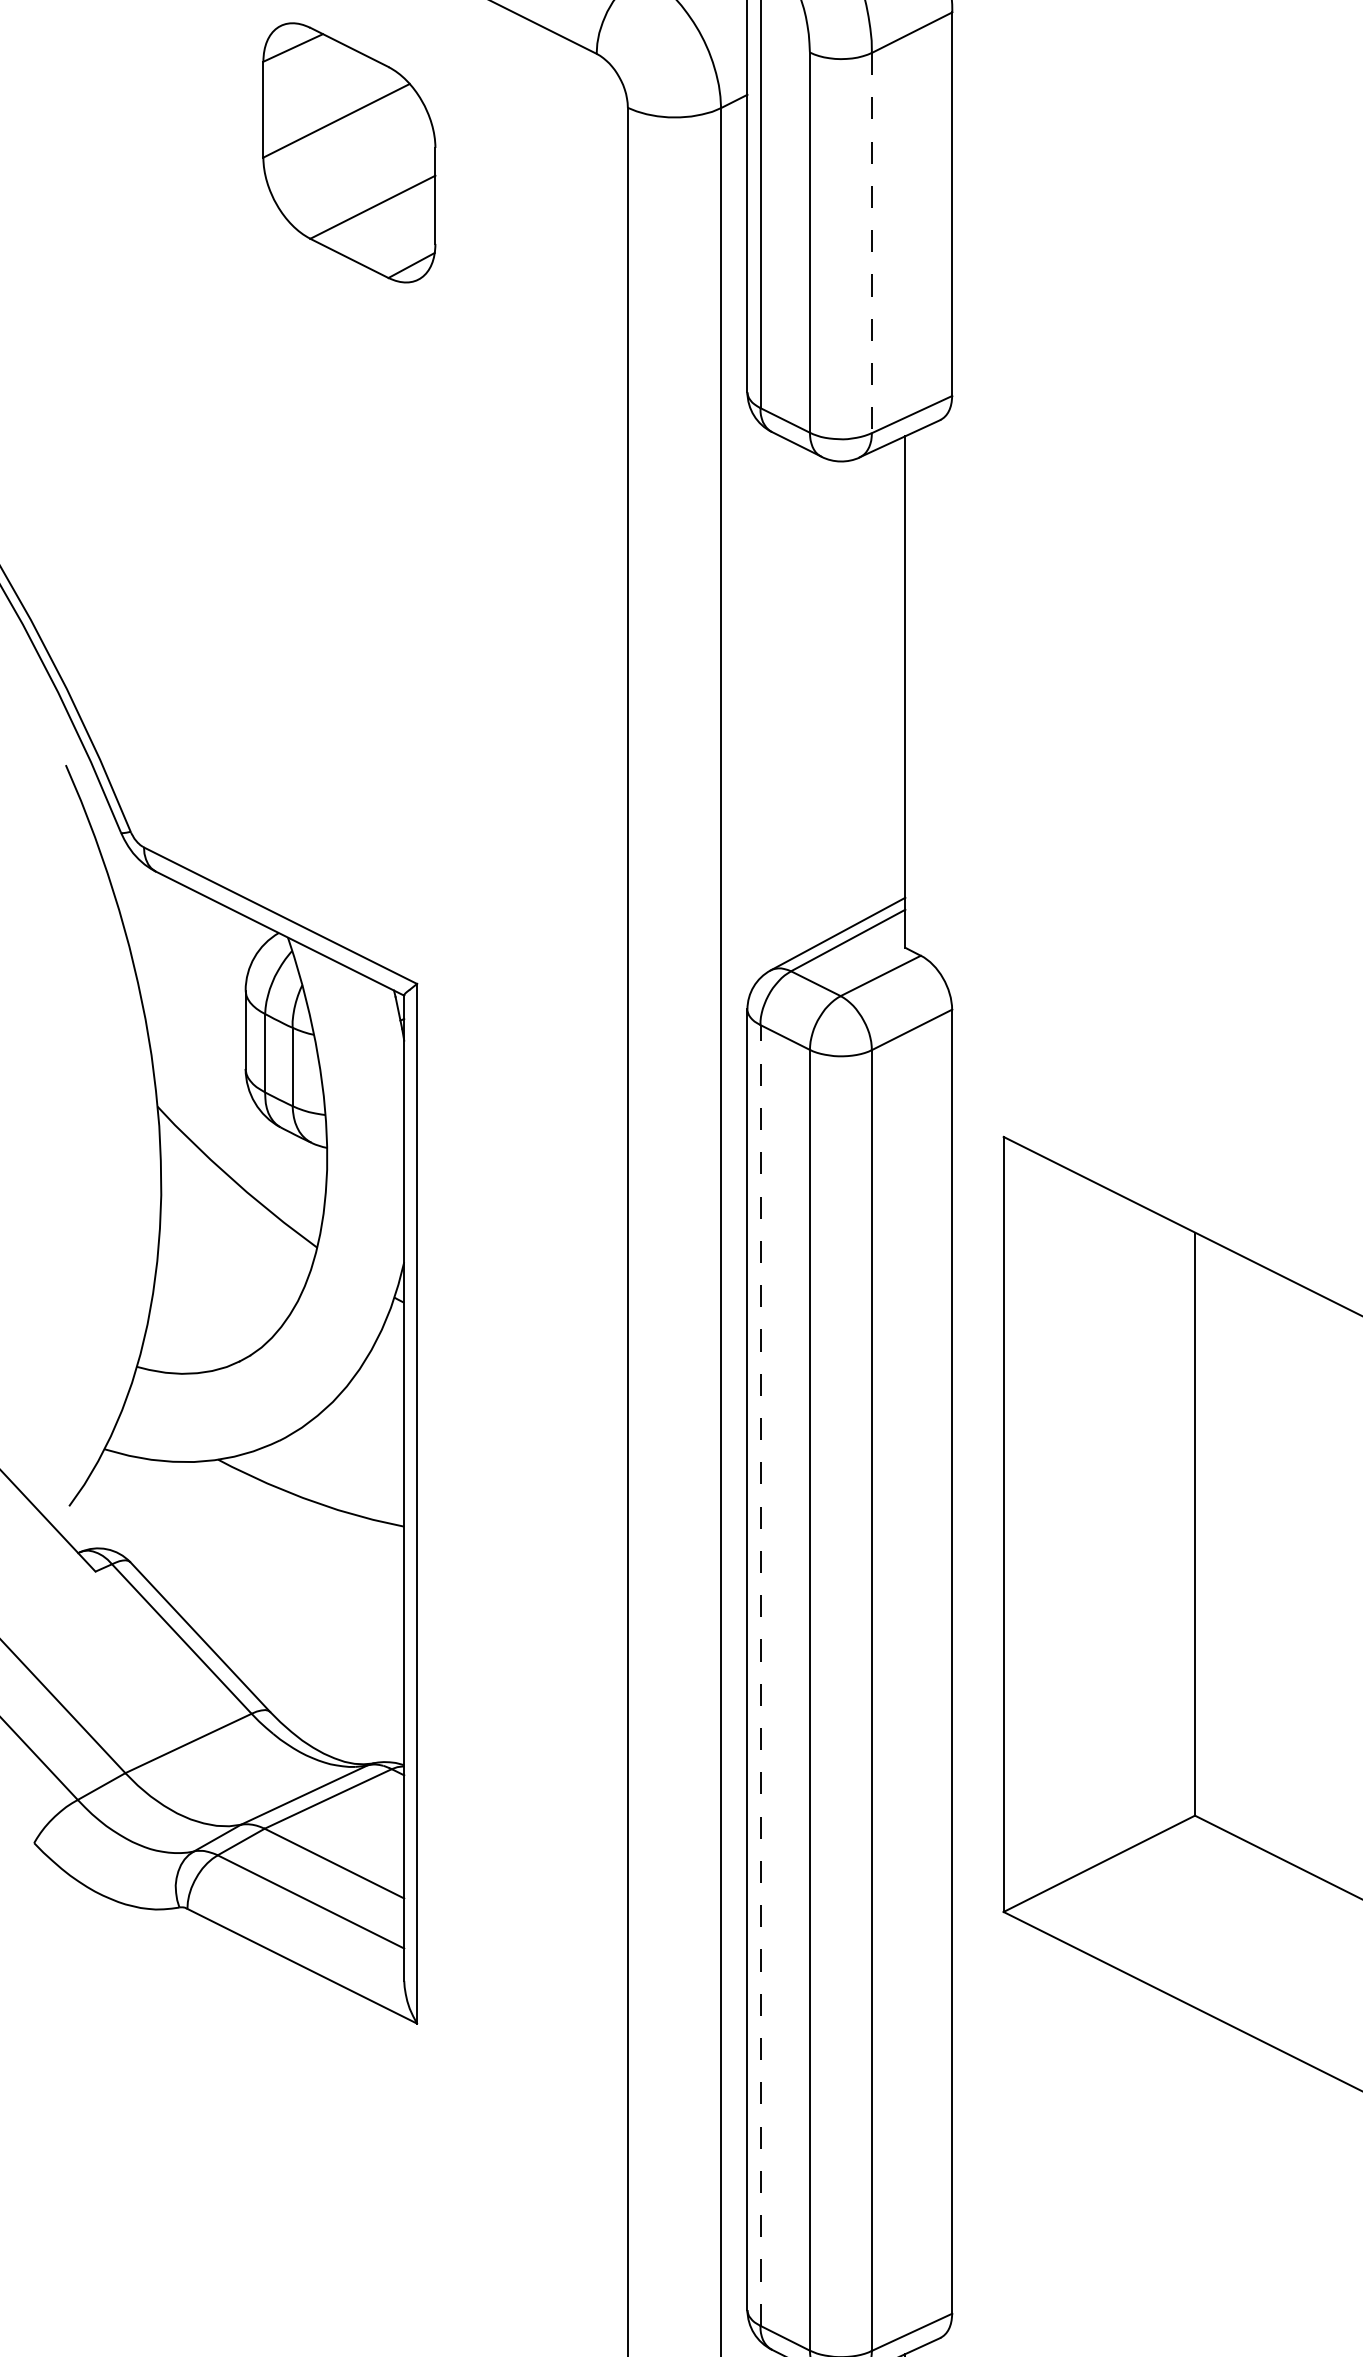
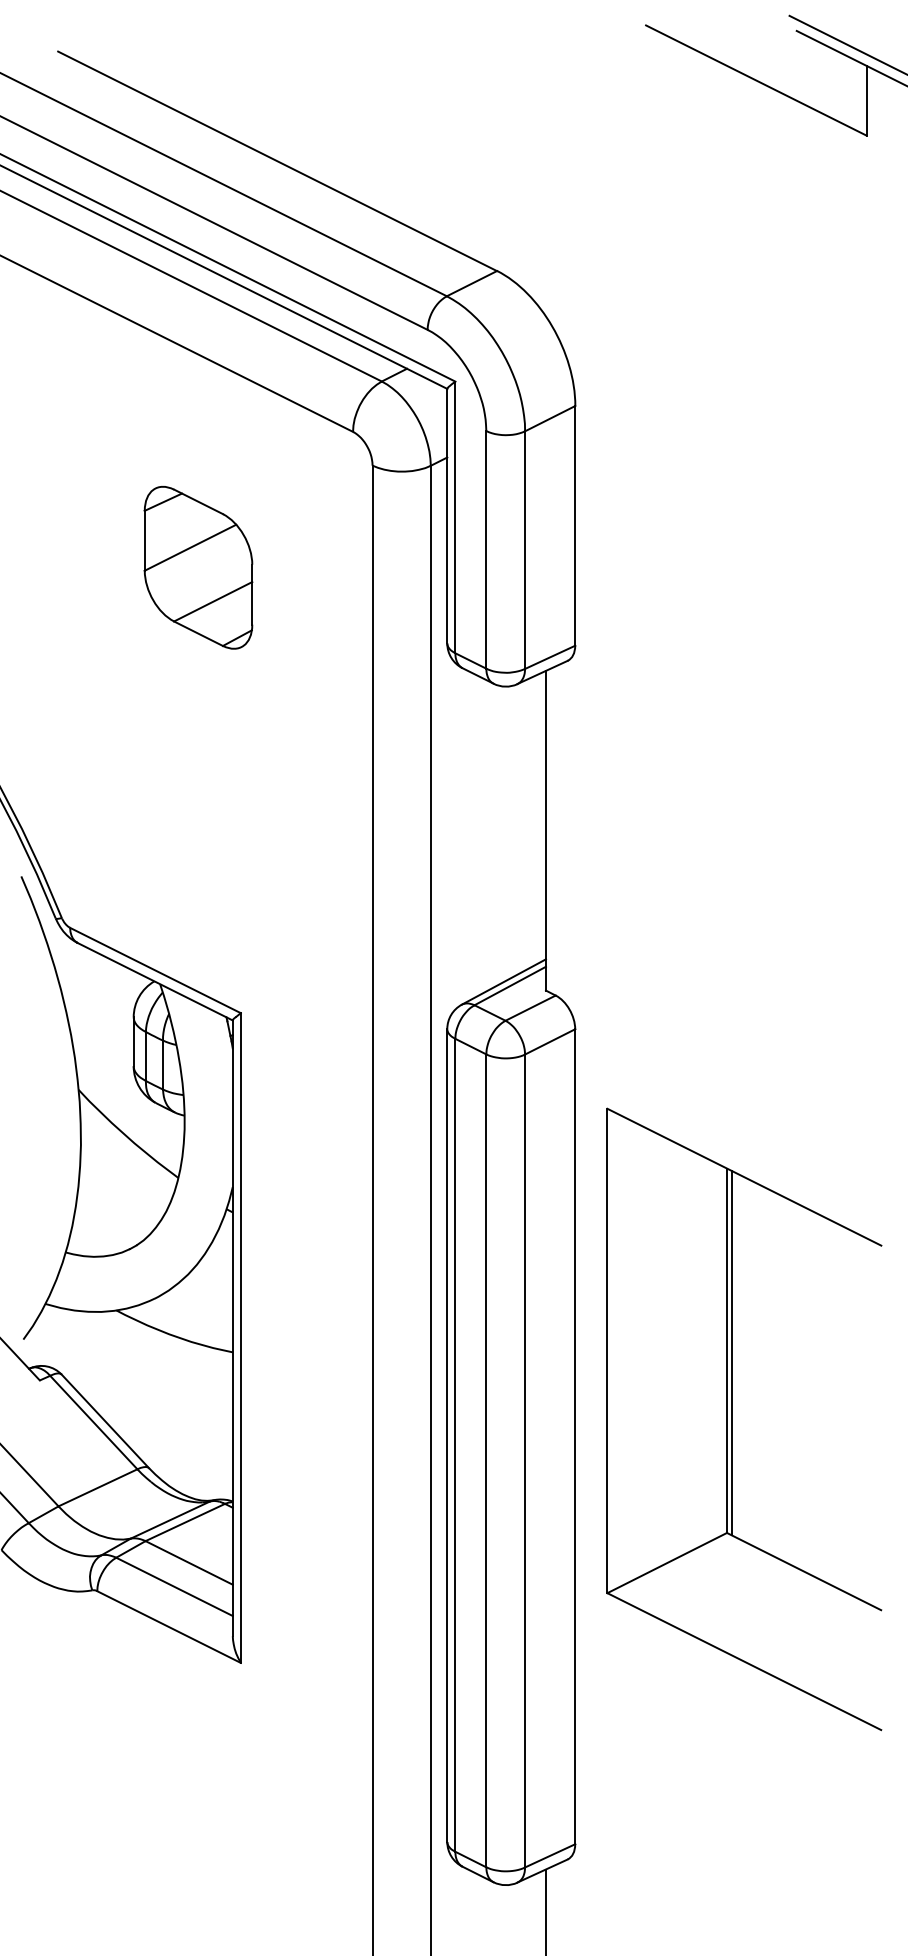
part: (349, 152) -> (198, 567), moved
line: (872, 243) -> (525, 550), dashed -> solid
line: (1202, 1526) -> (731, 1352), added
line: (760, 1674) -> (455, 1444), dashed -> solid

